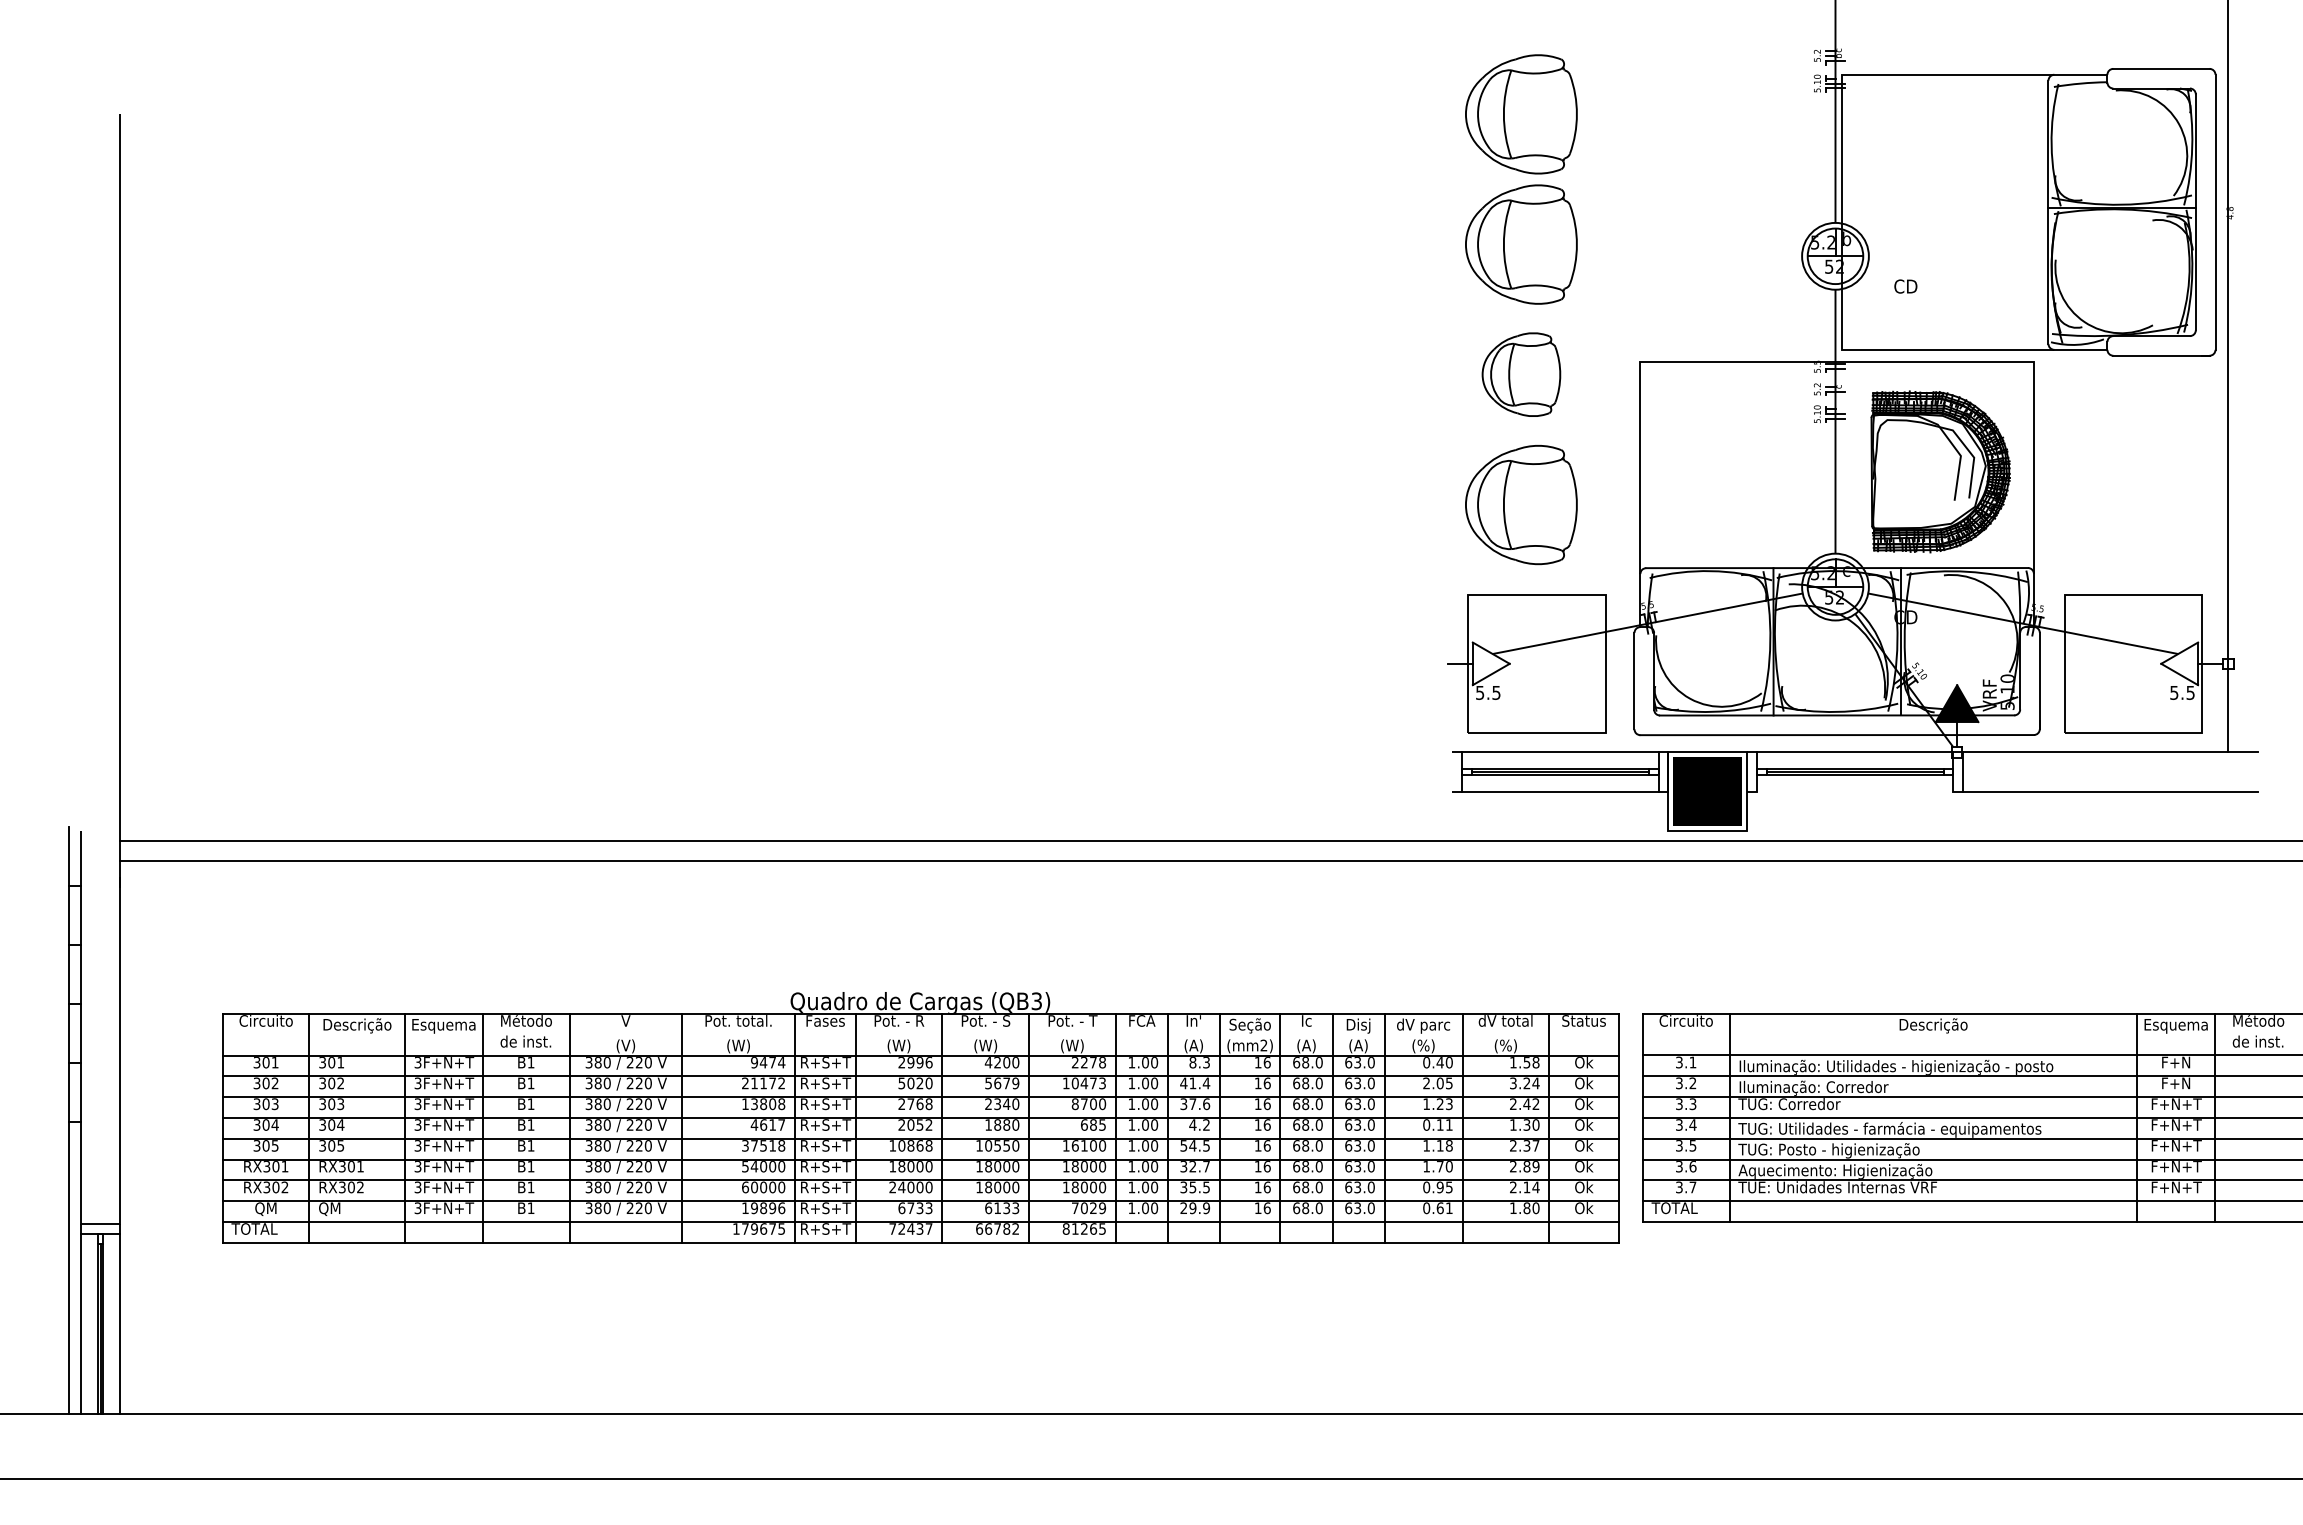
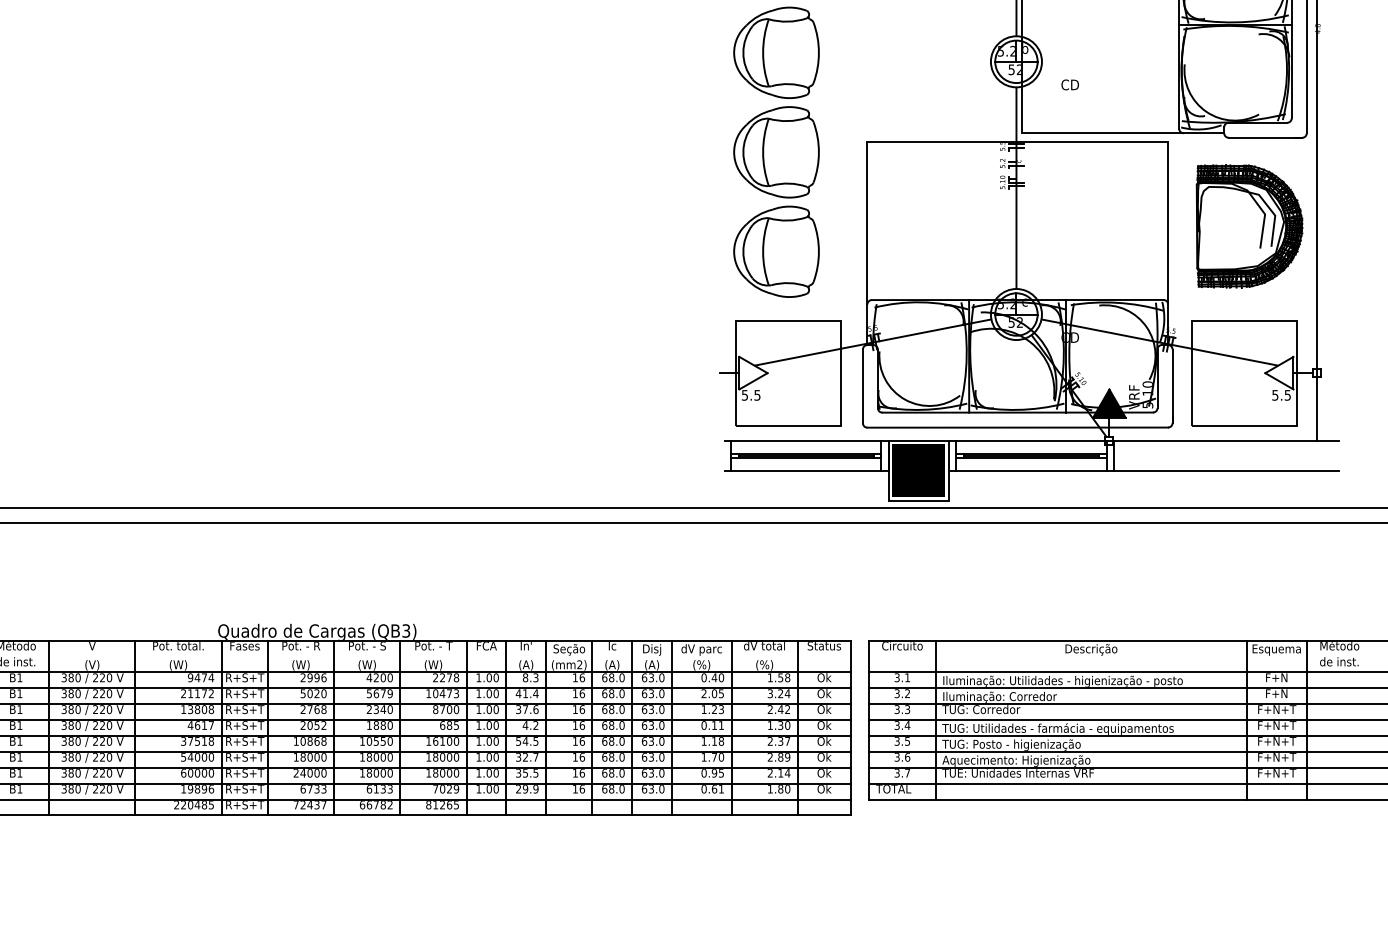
part: (1521, 374) -> (776, 152), size x1.43
part: (1940, 471) -> (1249, 226), moved
line: (1854, 791) -> (1030, 470), added
text: (754, 1228) -> (190, 804), 179675 -> 220485

